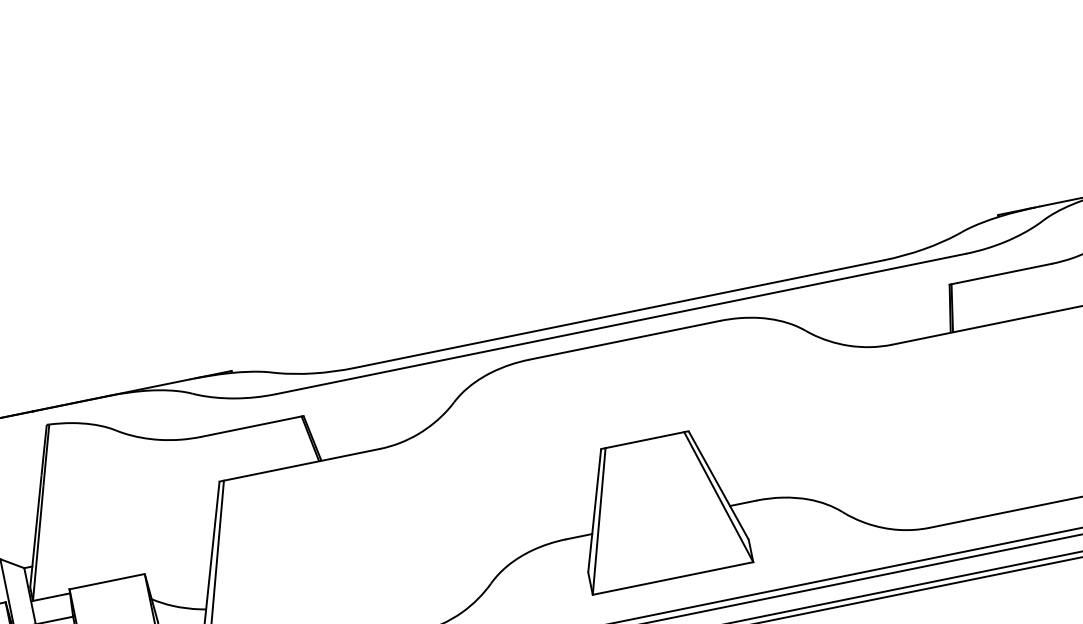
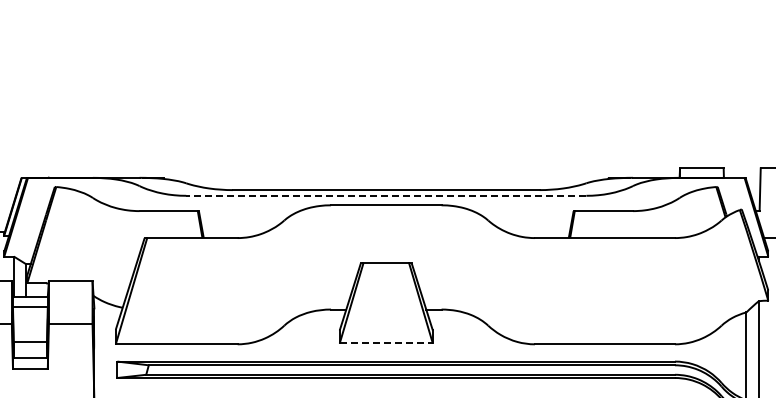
line: (619, 323) -> (385, 195), solid -> dashed
line: (673, 578) -> (386, 343), solid -> dashed

